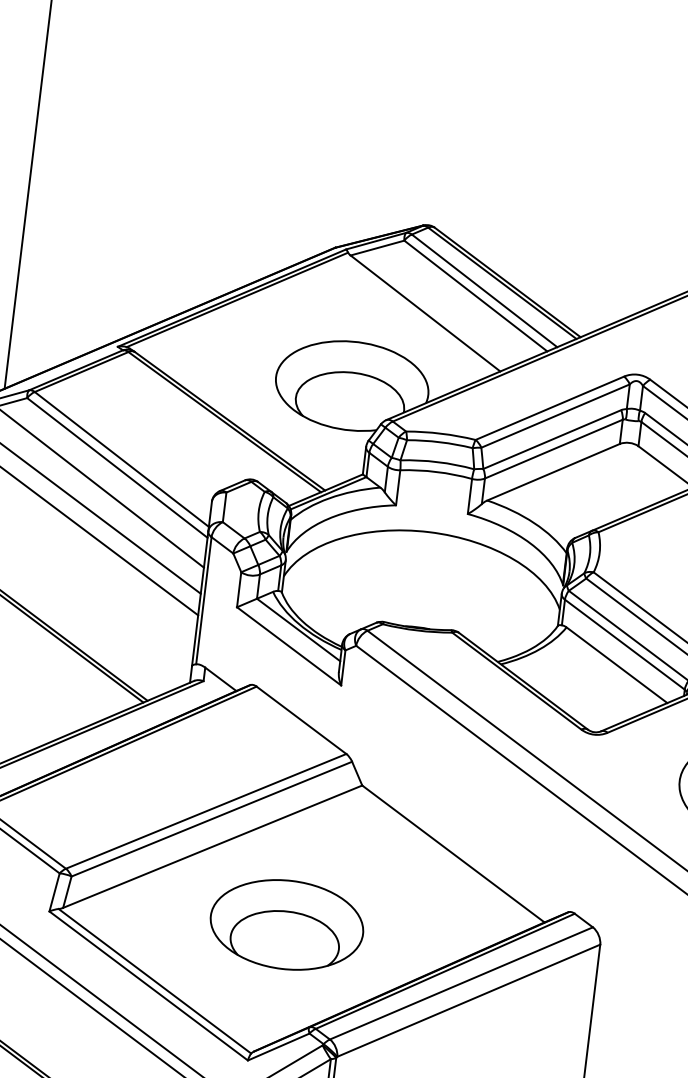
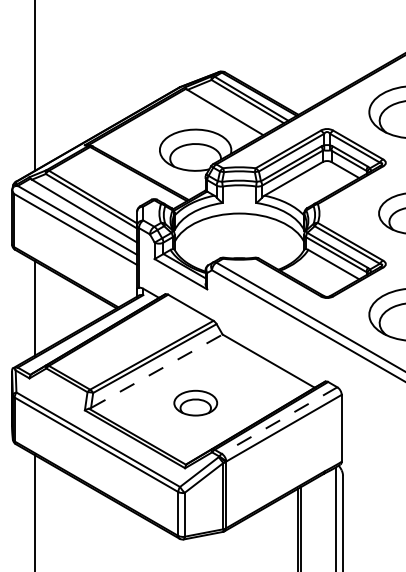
line: (214, 847) -> (157, 371), solid -> dashed
part: (286, 923) -> (195, 402), size x0.6
line: (461, 983) -> (279, 420), solid -> dashed

